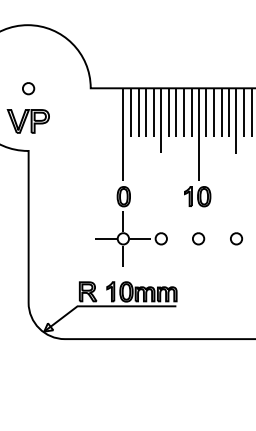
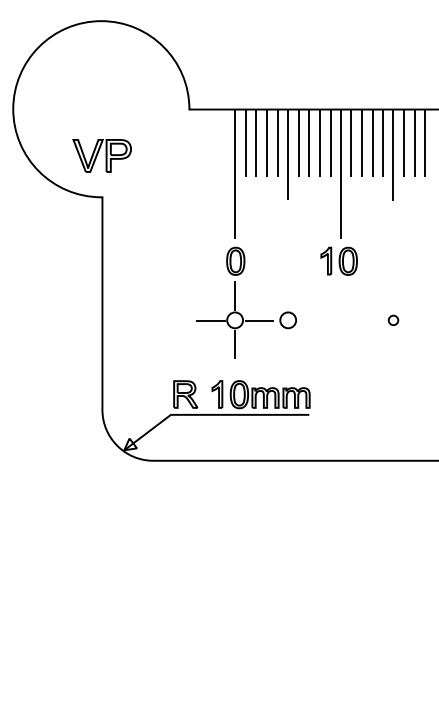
part: (28, 88) -> (102, 109), removed
part: (198, 238) -> (340, 320), removed
part: (236, 238) -> (393, 320), size x0.6

